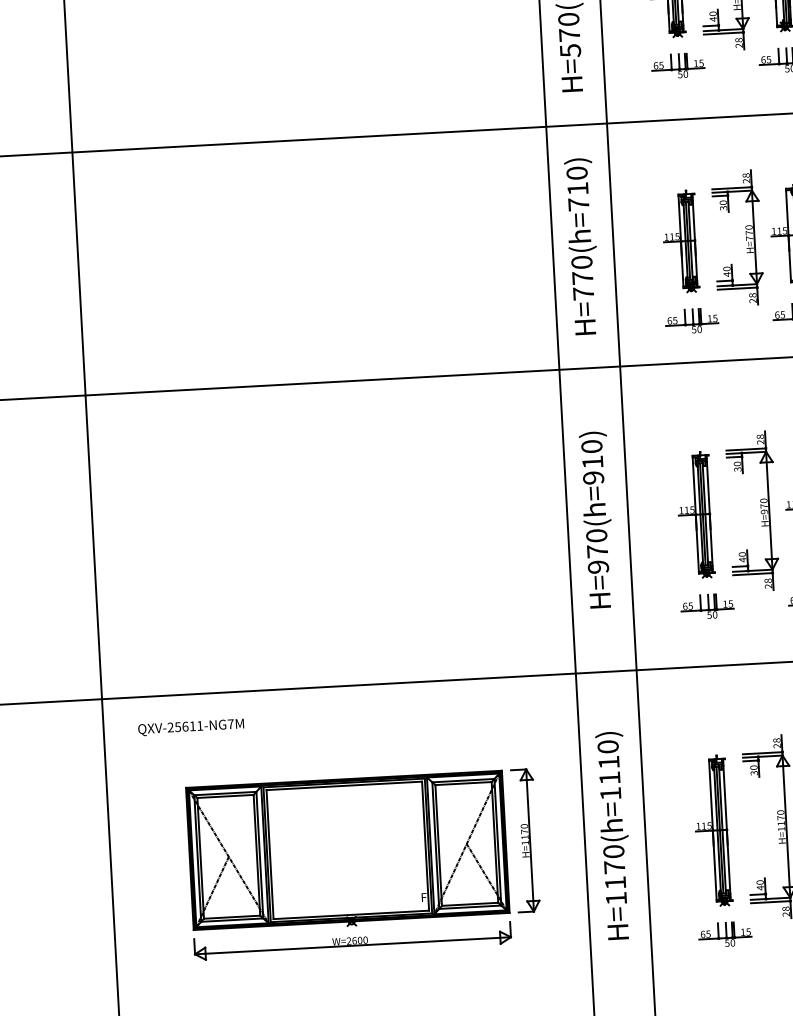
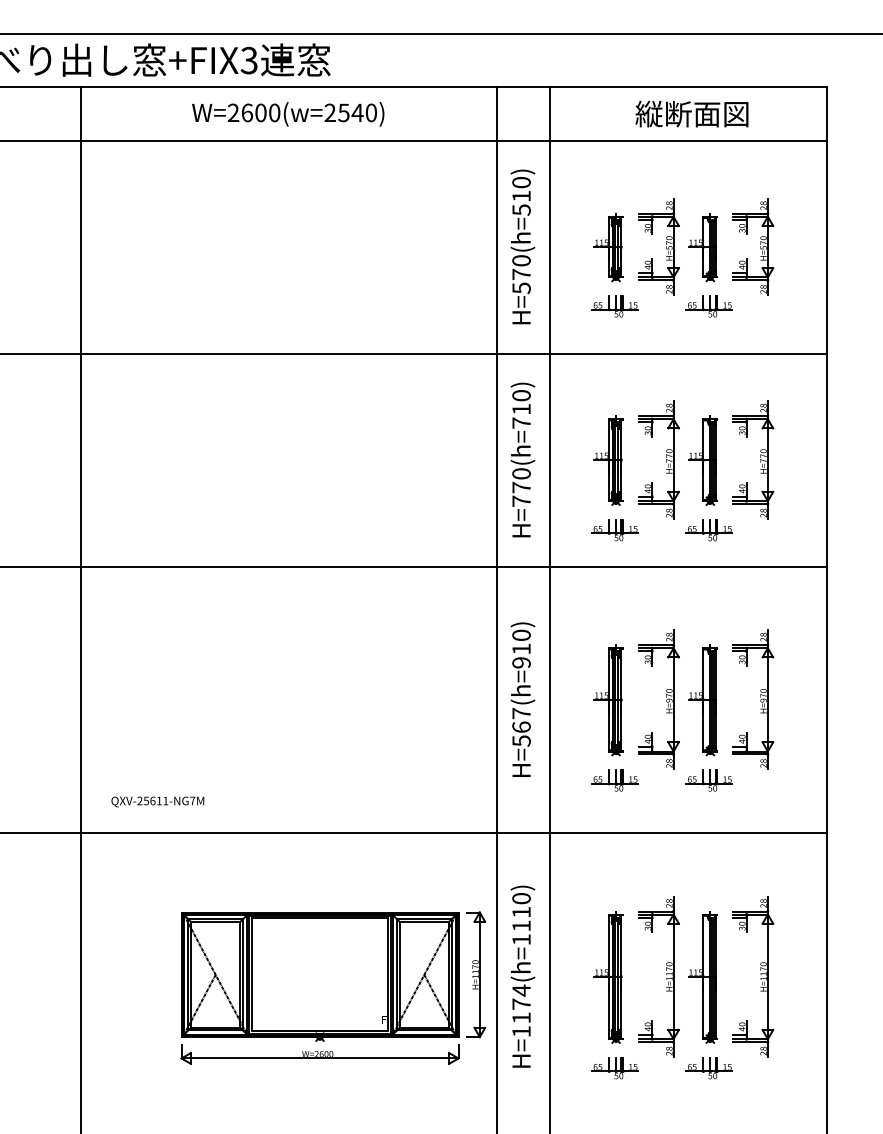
text: (597, 550) -> (521, 726), H=970(h=910) -> H=567(h=910)
text: (190, 726) -> (157, 801), moved
text: (613, 851) -> (521, 990), H=1170(h=1110) -> H=1174(h=1110)
part: (363, 864) -> (333, 987), moved

